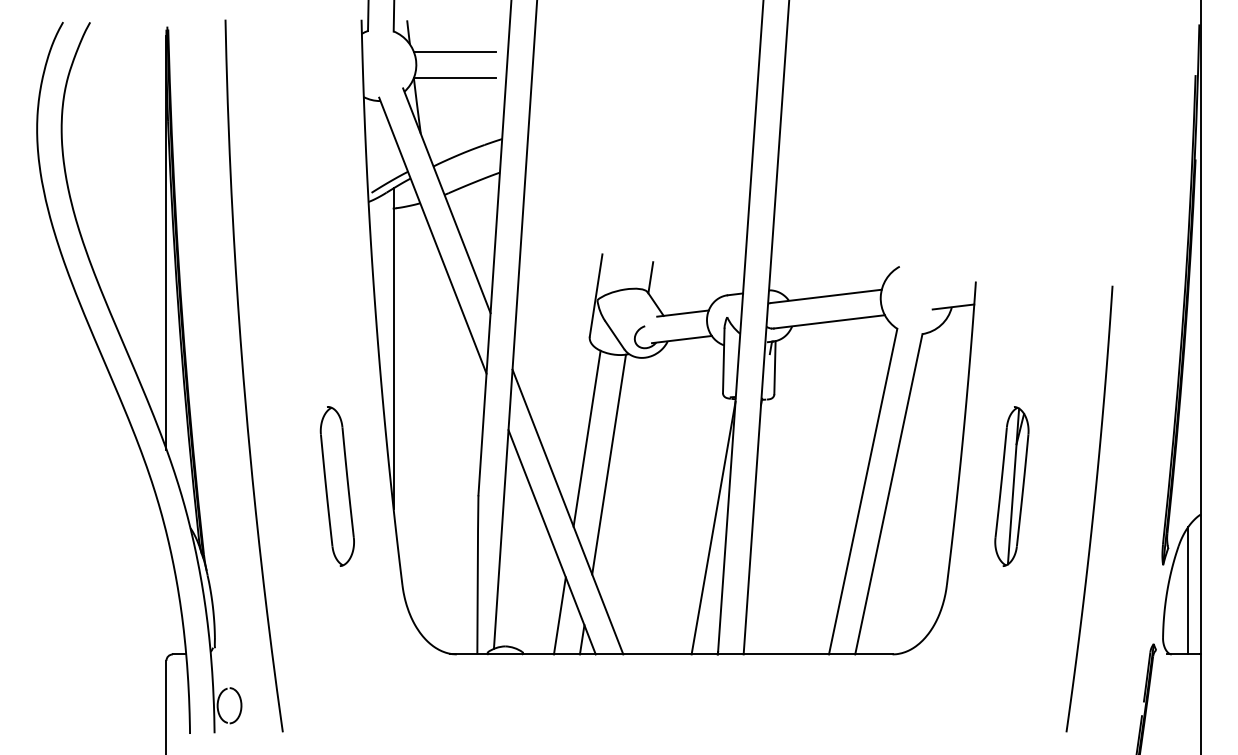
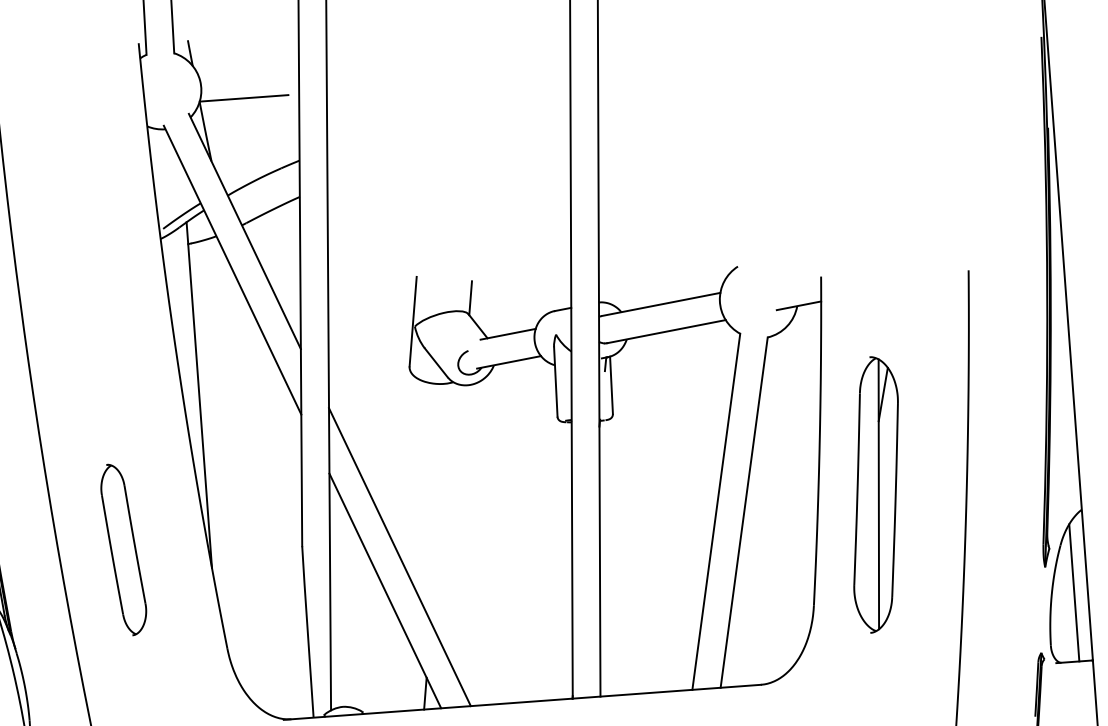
line: (454, 52) -> (241, 71), removed
line: (586, 438) -> (414, 476), removed
line: (608, 464) -> (439, 502), removed
part: (336, 486) -> (122, 549), moved
part: (1011, 486) -> (875, 494), size x1.6
line: (713, 527) -> (557, 562), removed
line: (559, 615) -> (399, 669), removed

